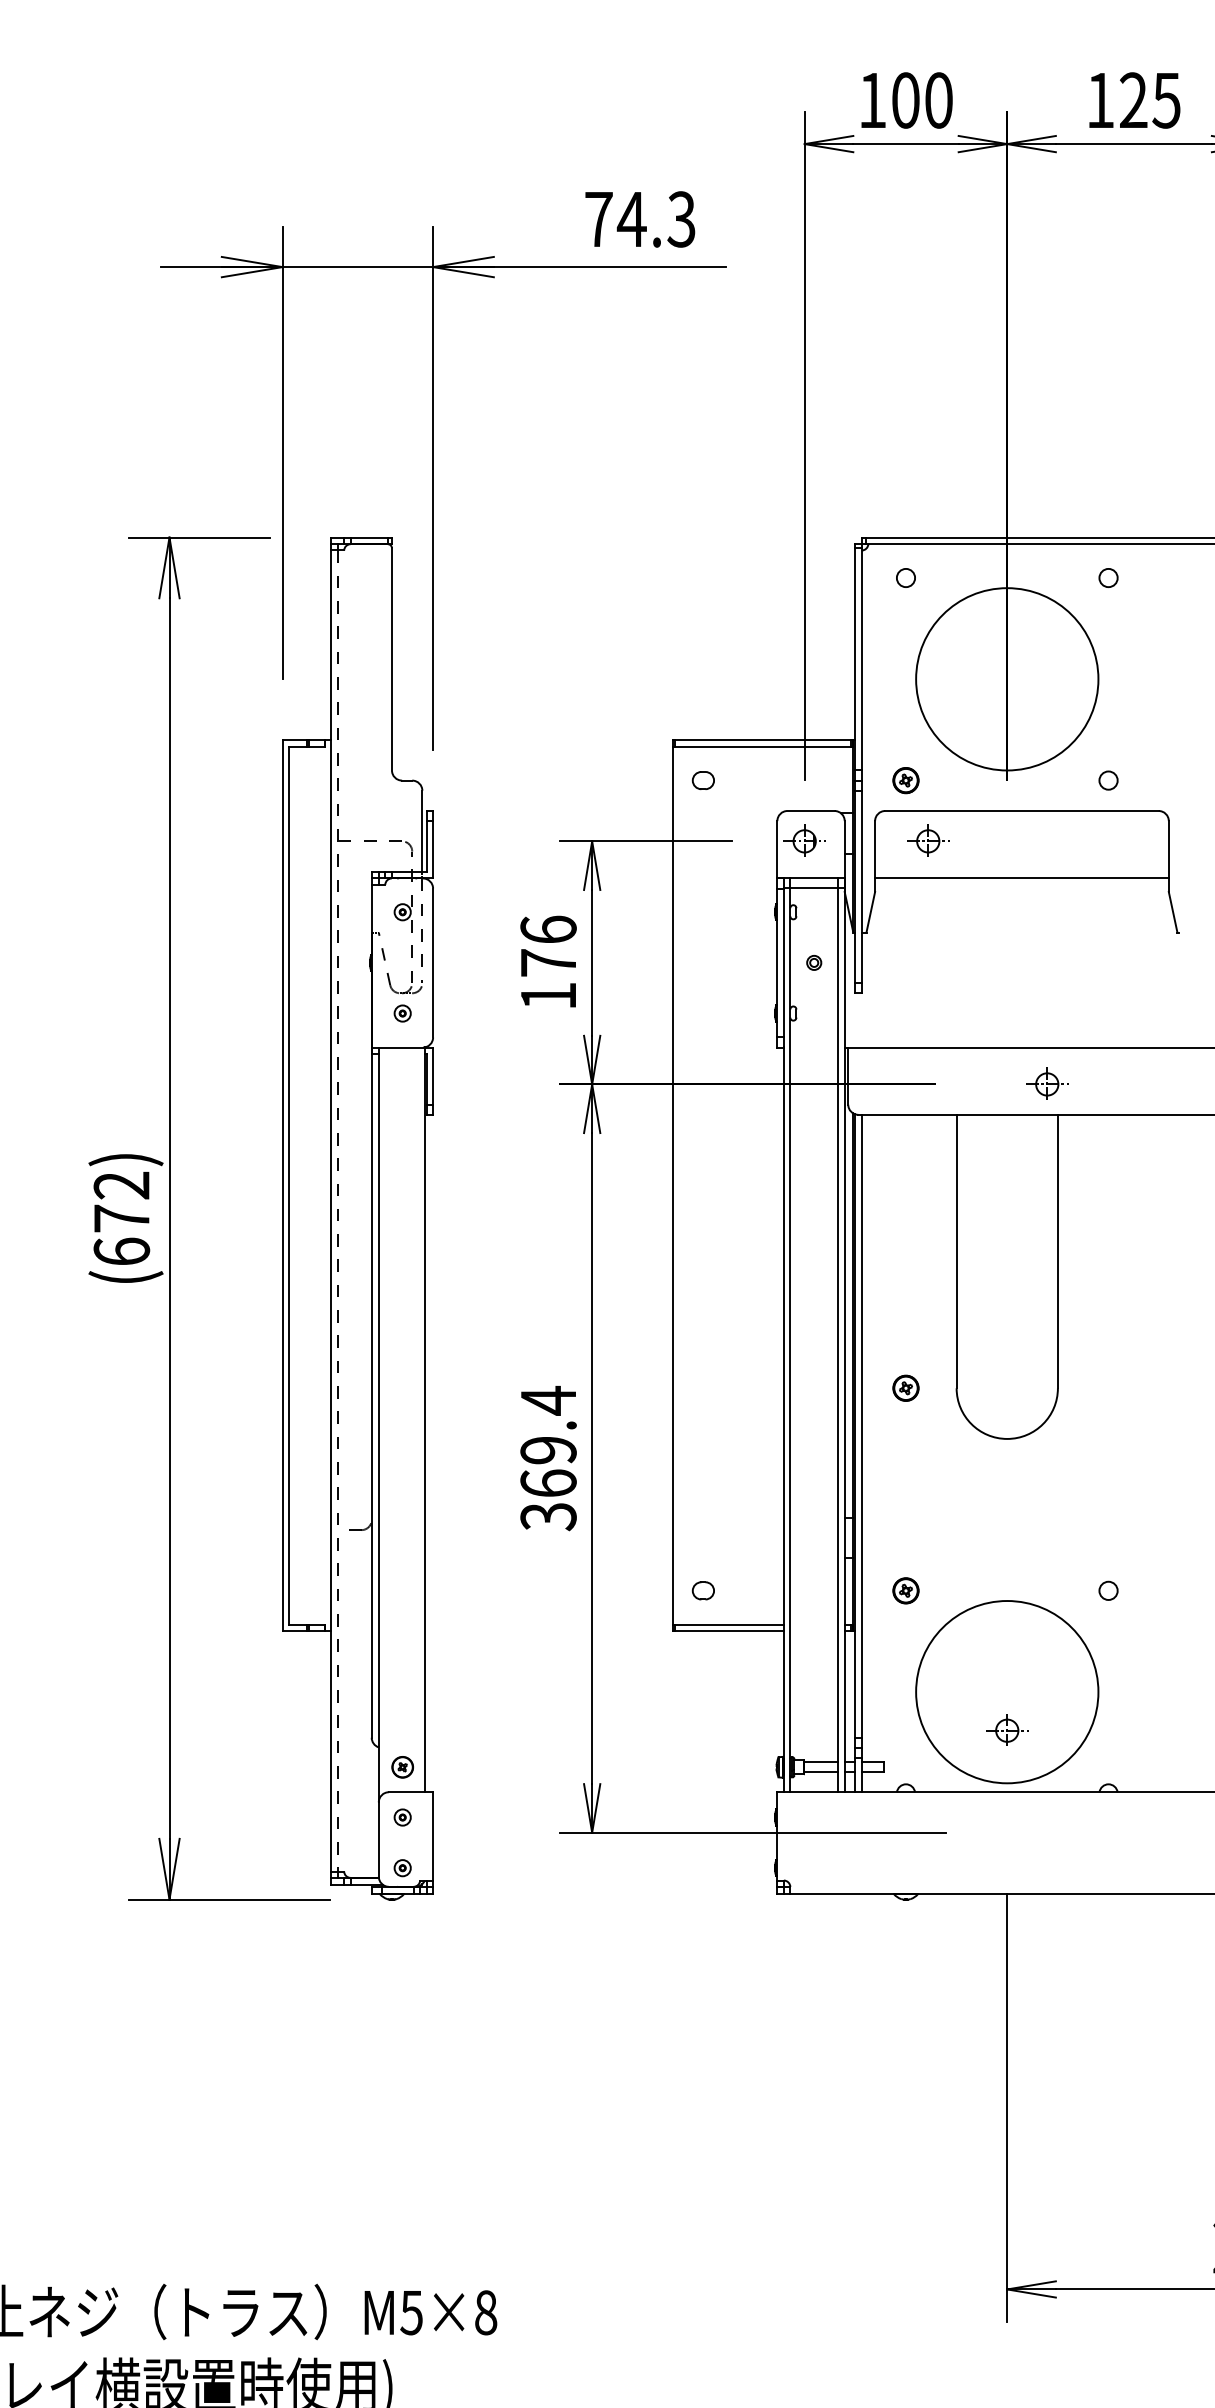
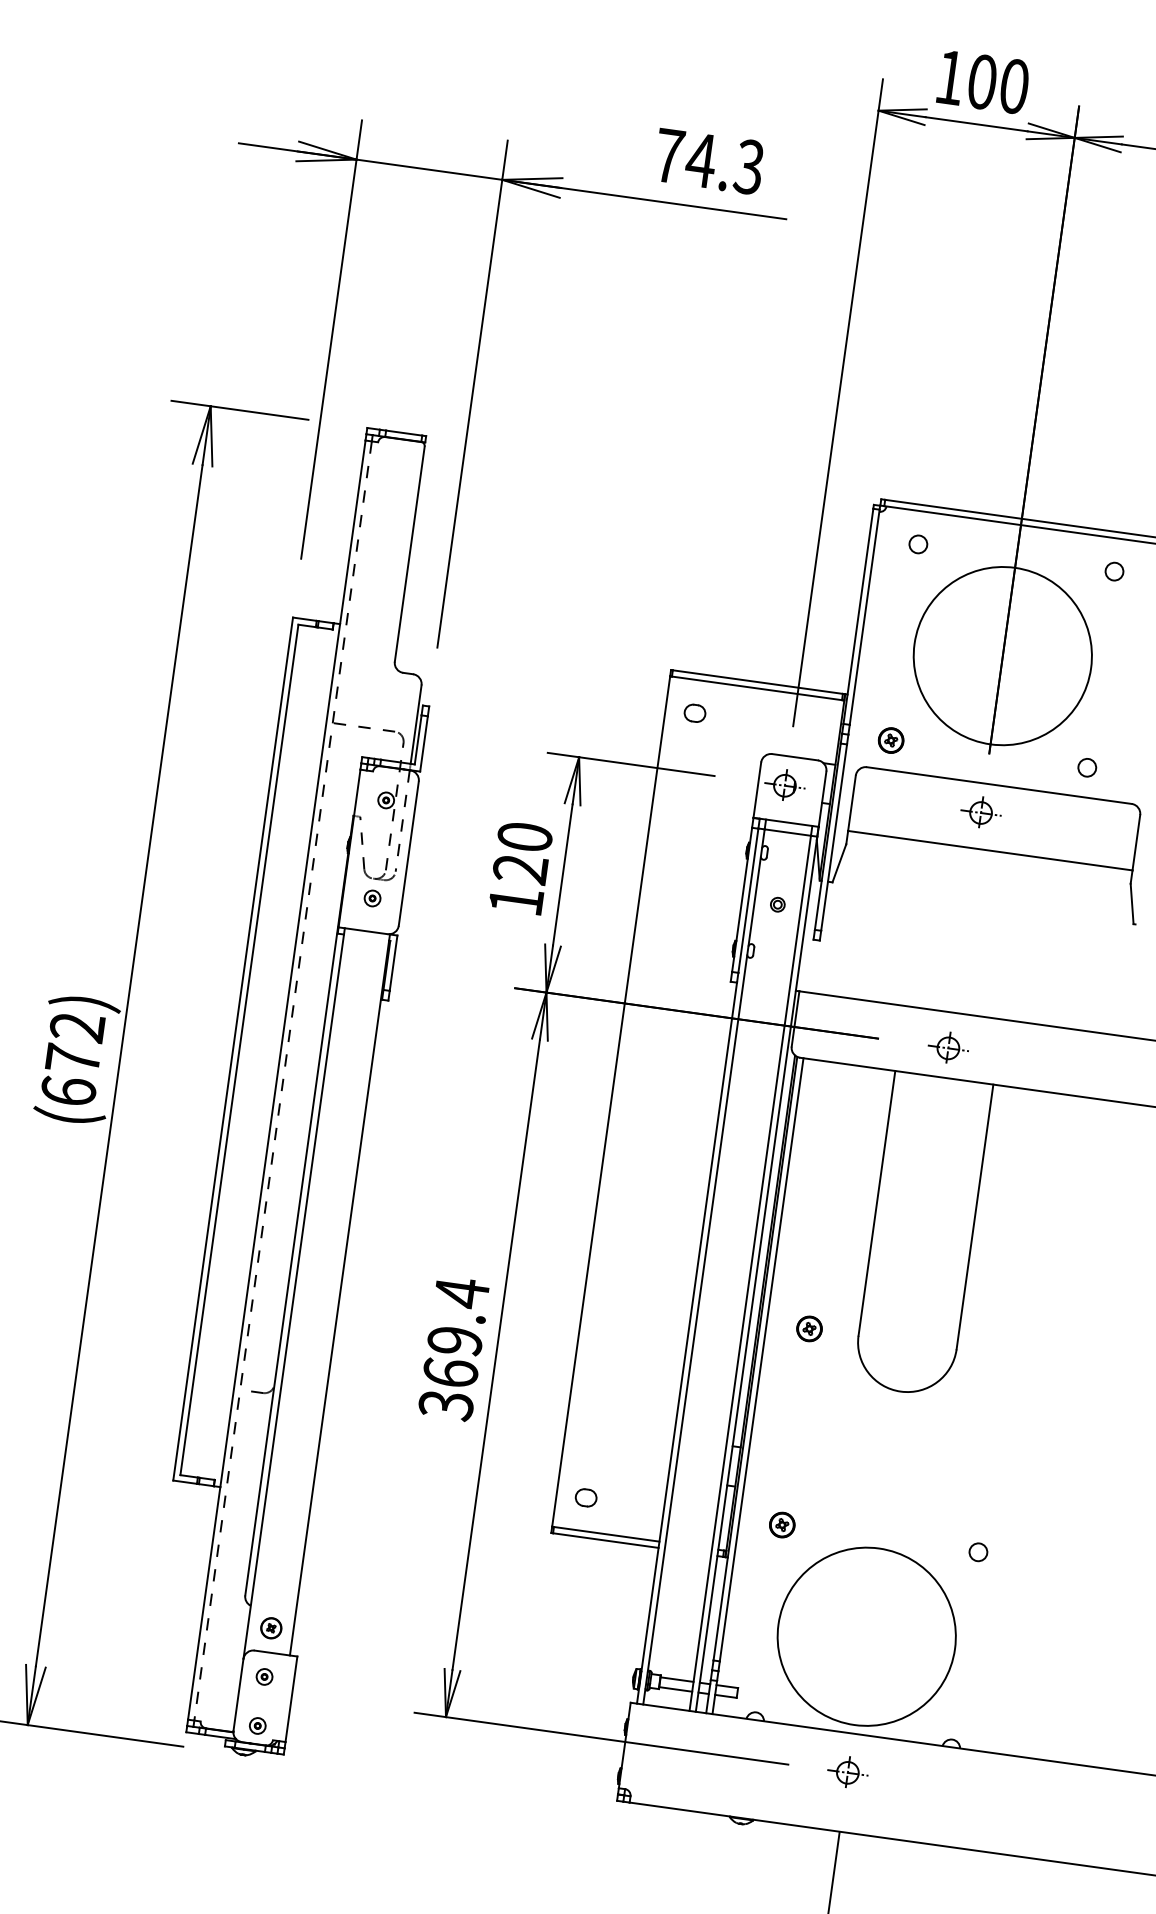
part: (928, 840) -> (981, 812), moved
text: (548, 945) -> (522, 852), 176 -> 120
part: (1047, 1083) -> (948, 1047), moved
part: (1007, 1729) -> (848, 1771), moved

